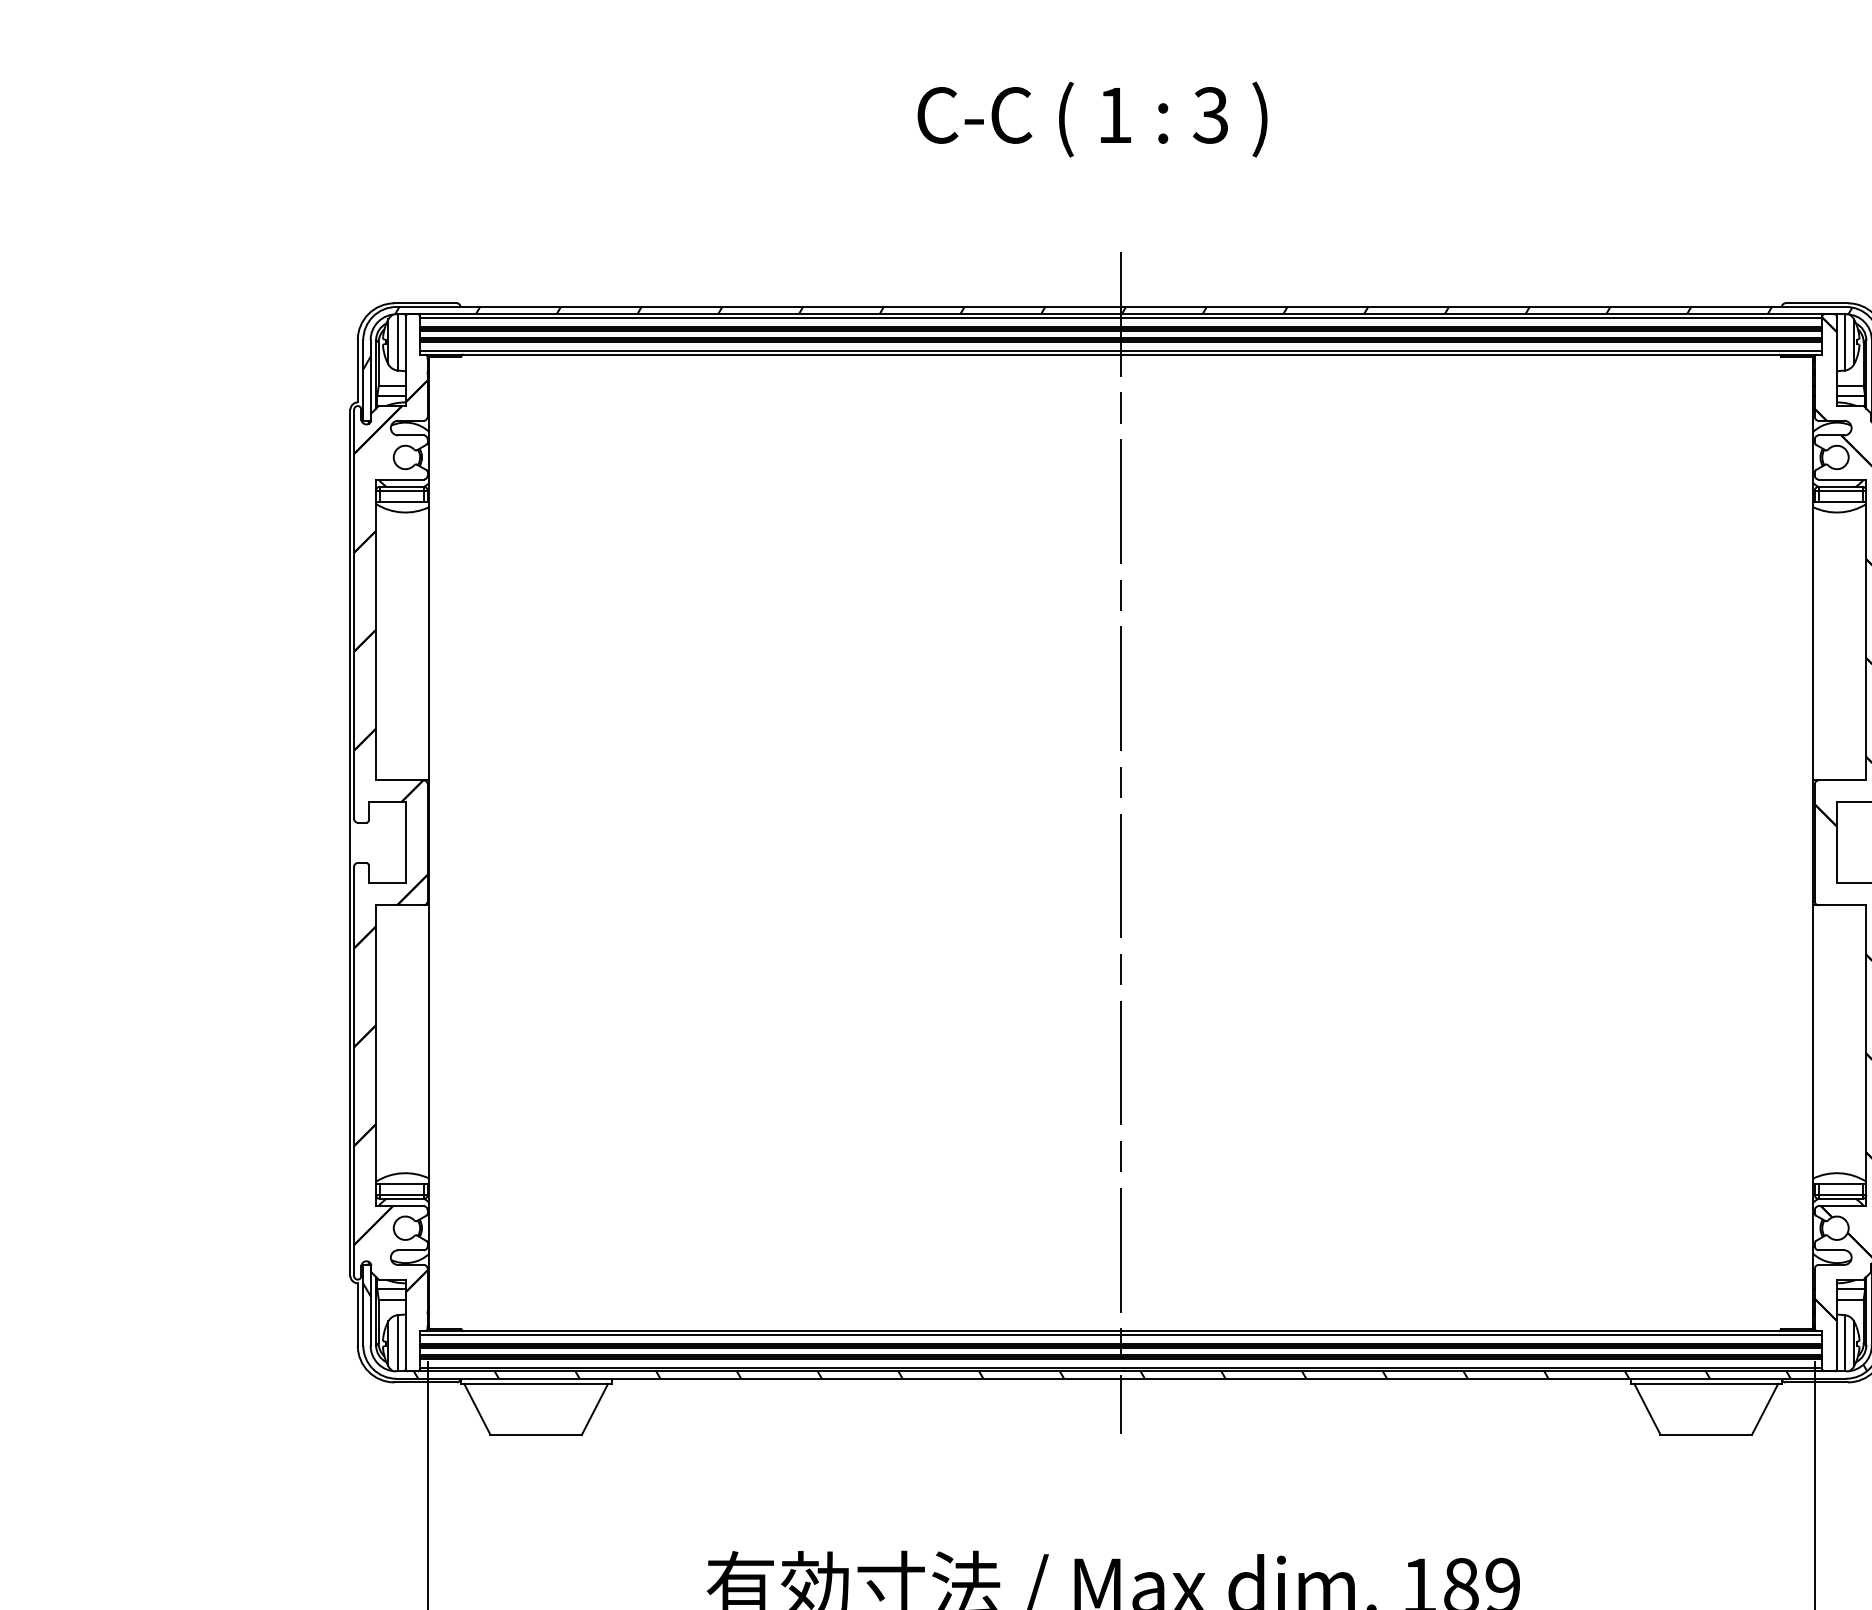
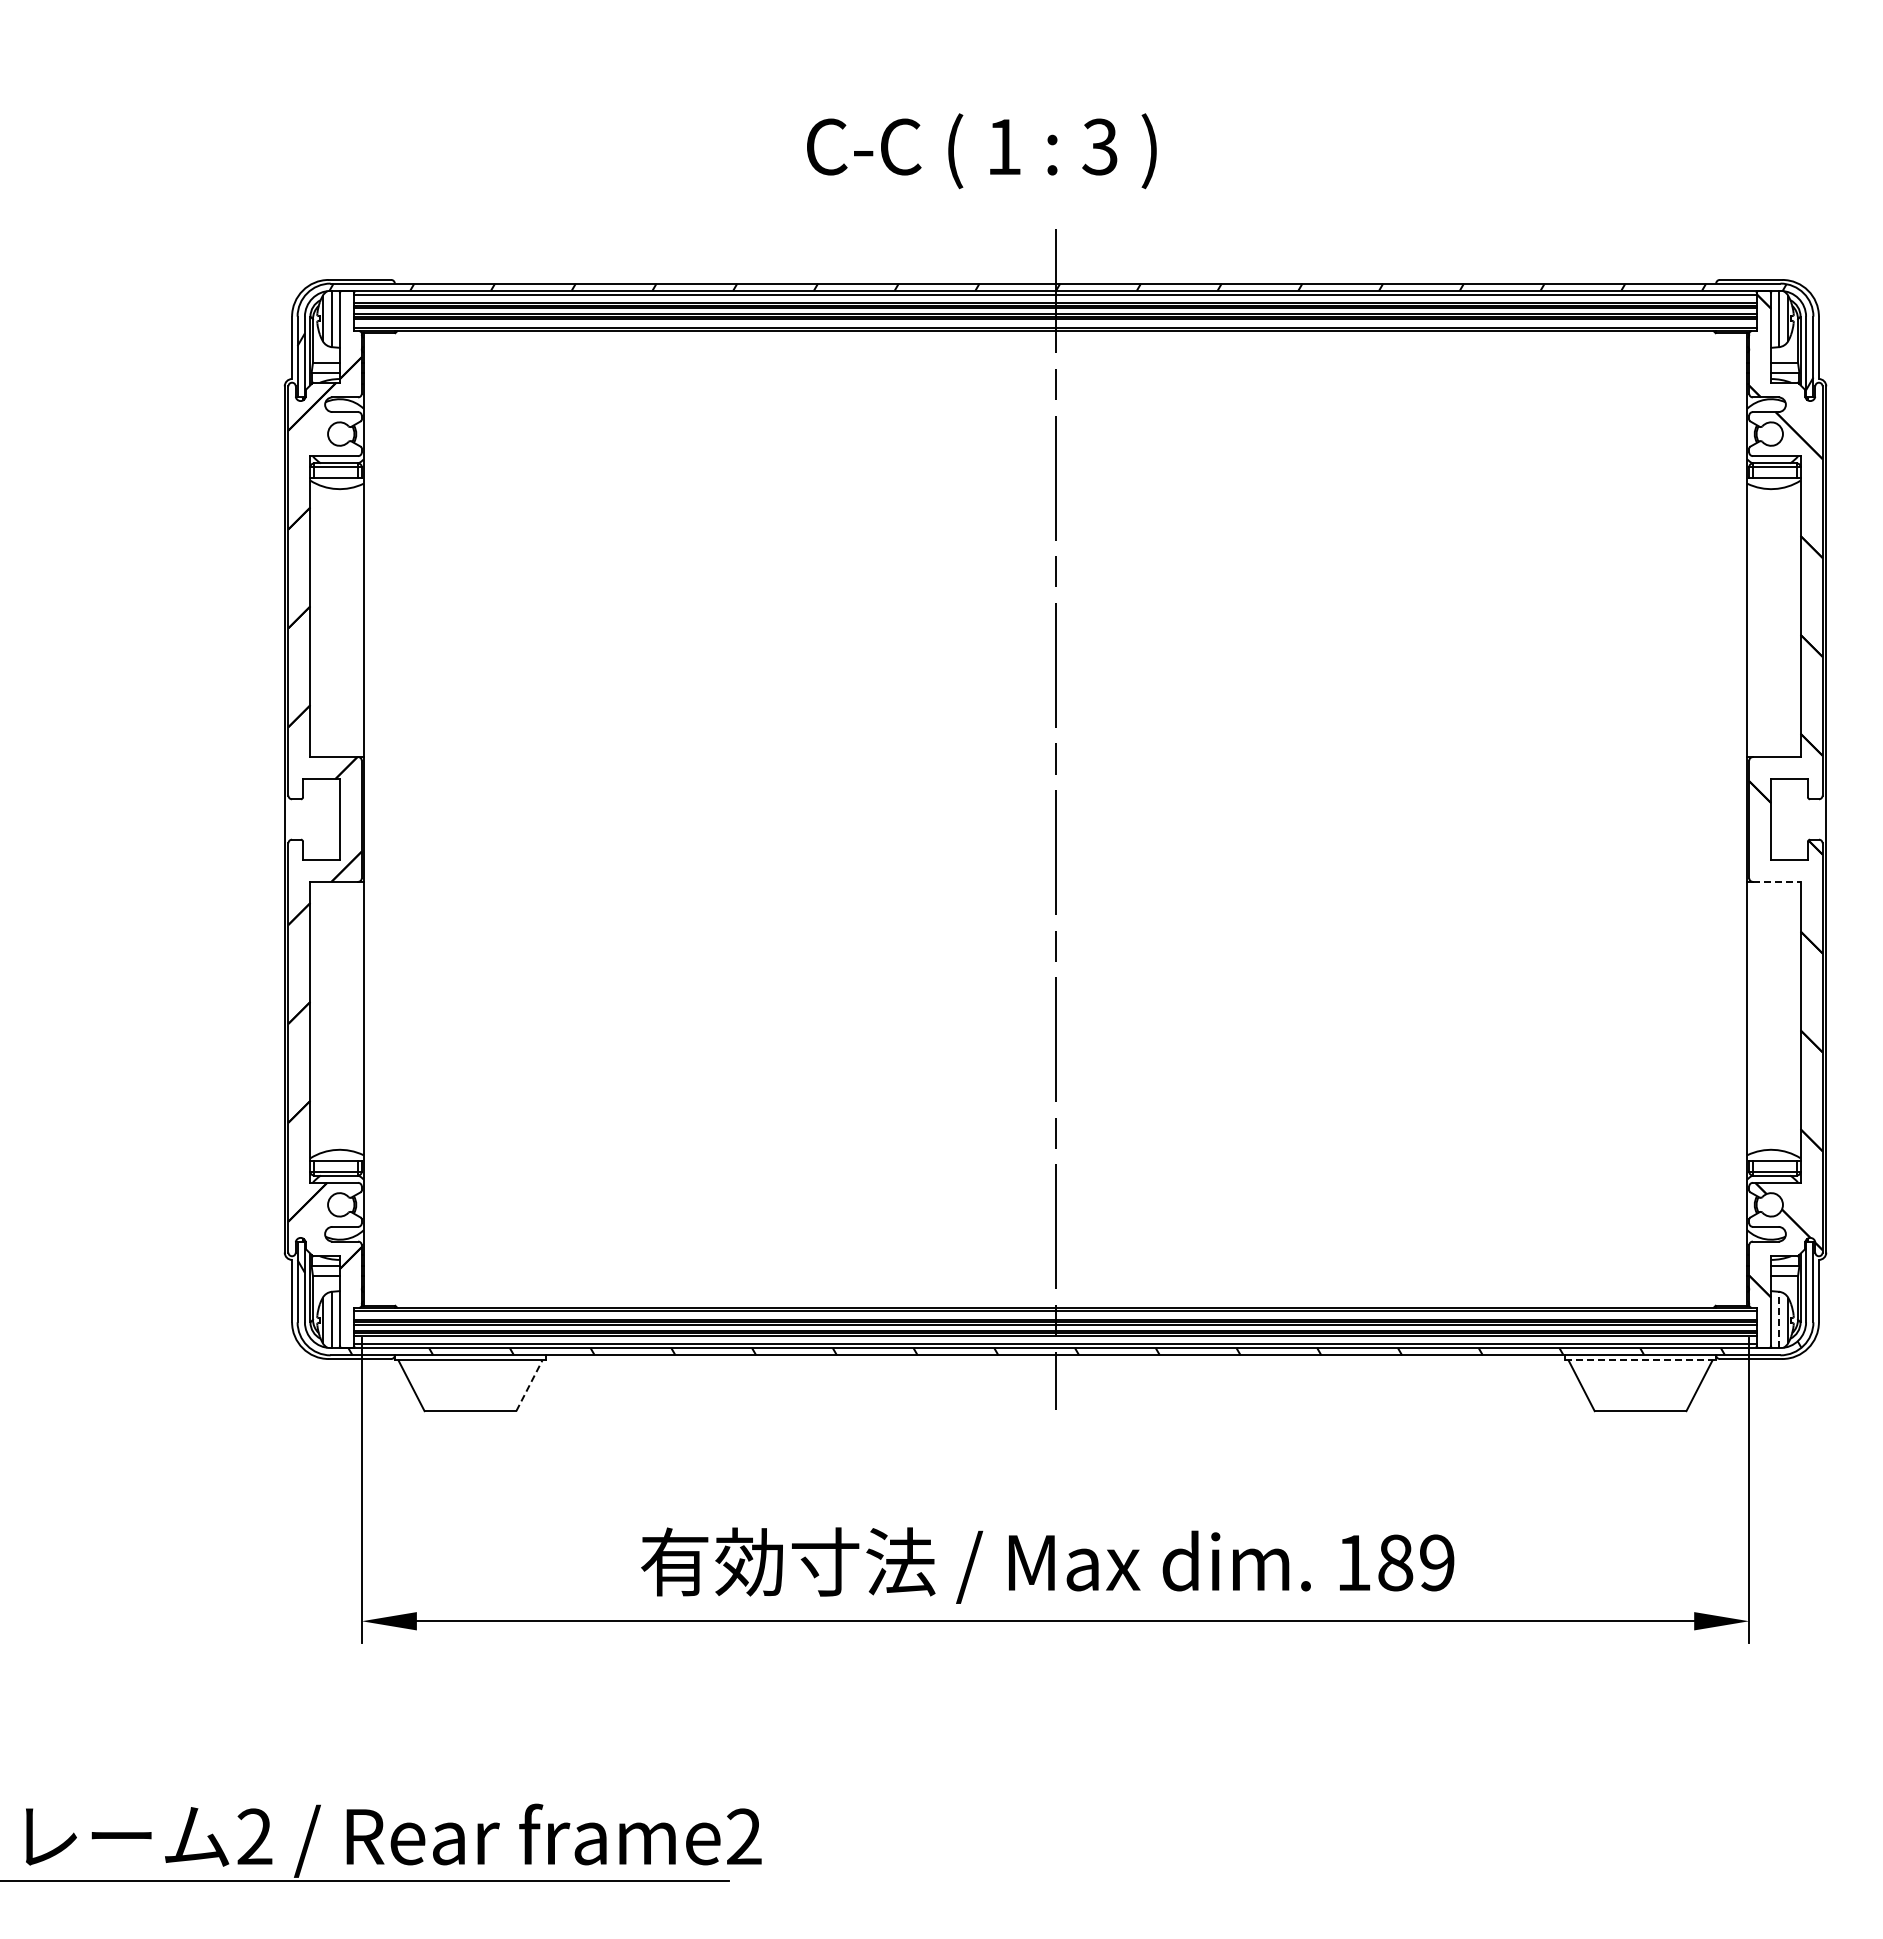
text: (1092, 119) -> (981, 151), moved
line: (1842, 904) -> (1776, 881), solid -> dashed
line: (1845, 1342) -> (1779, 1319), solid -> dashed
line: (1706, 1383) -> (1640, 1360), solid -> dashed
line: (595, 1408) -> (529, 1385), solid -> dashed

